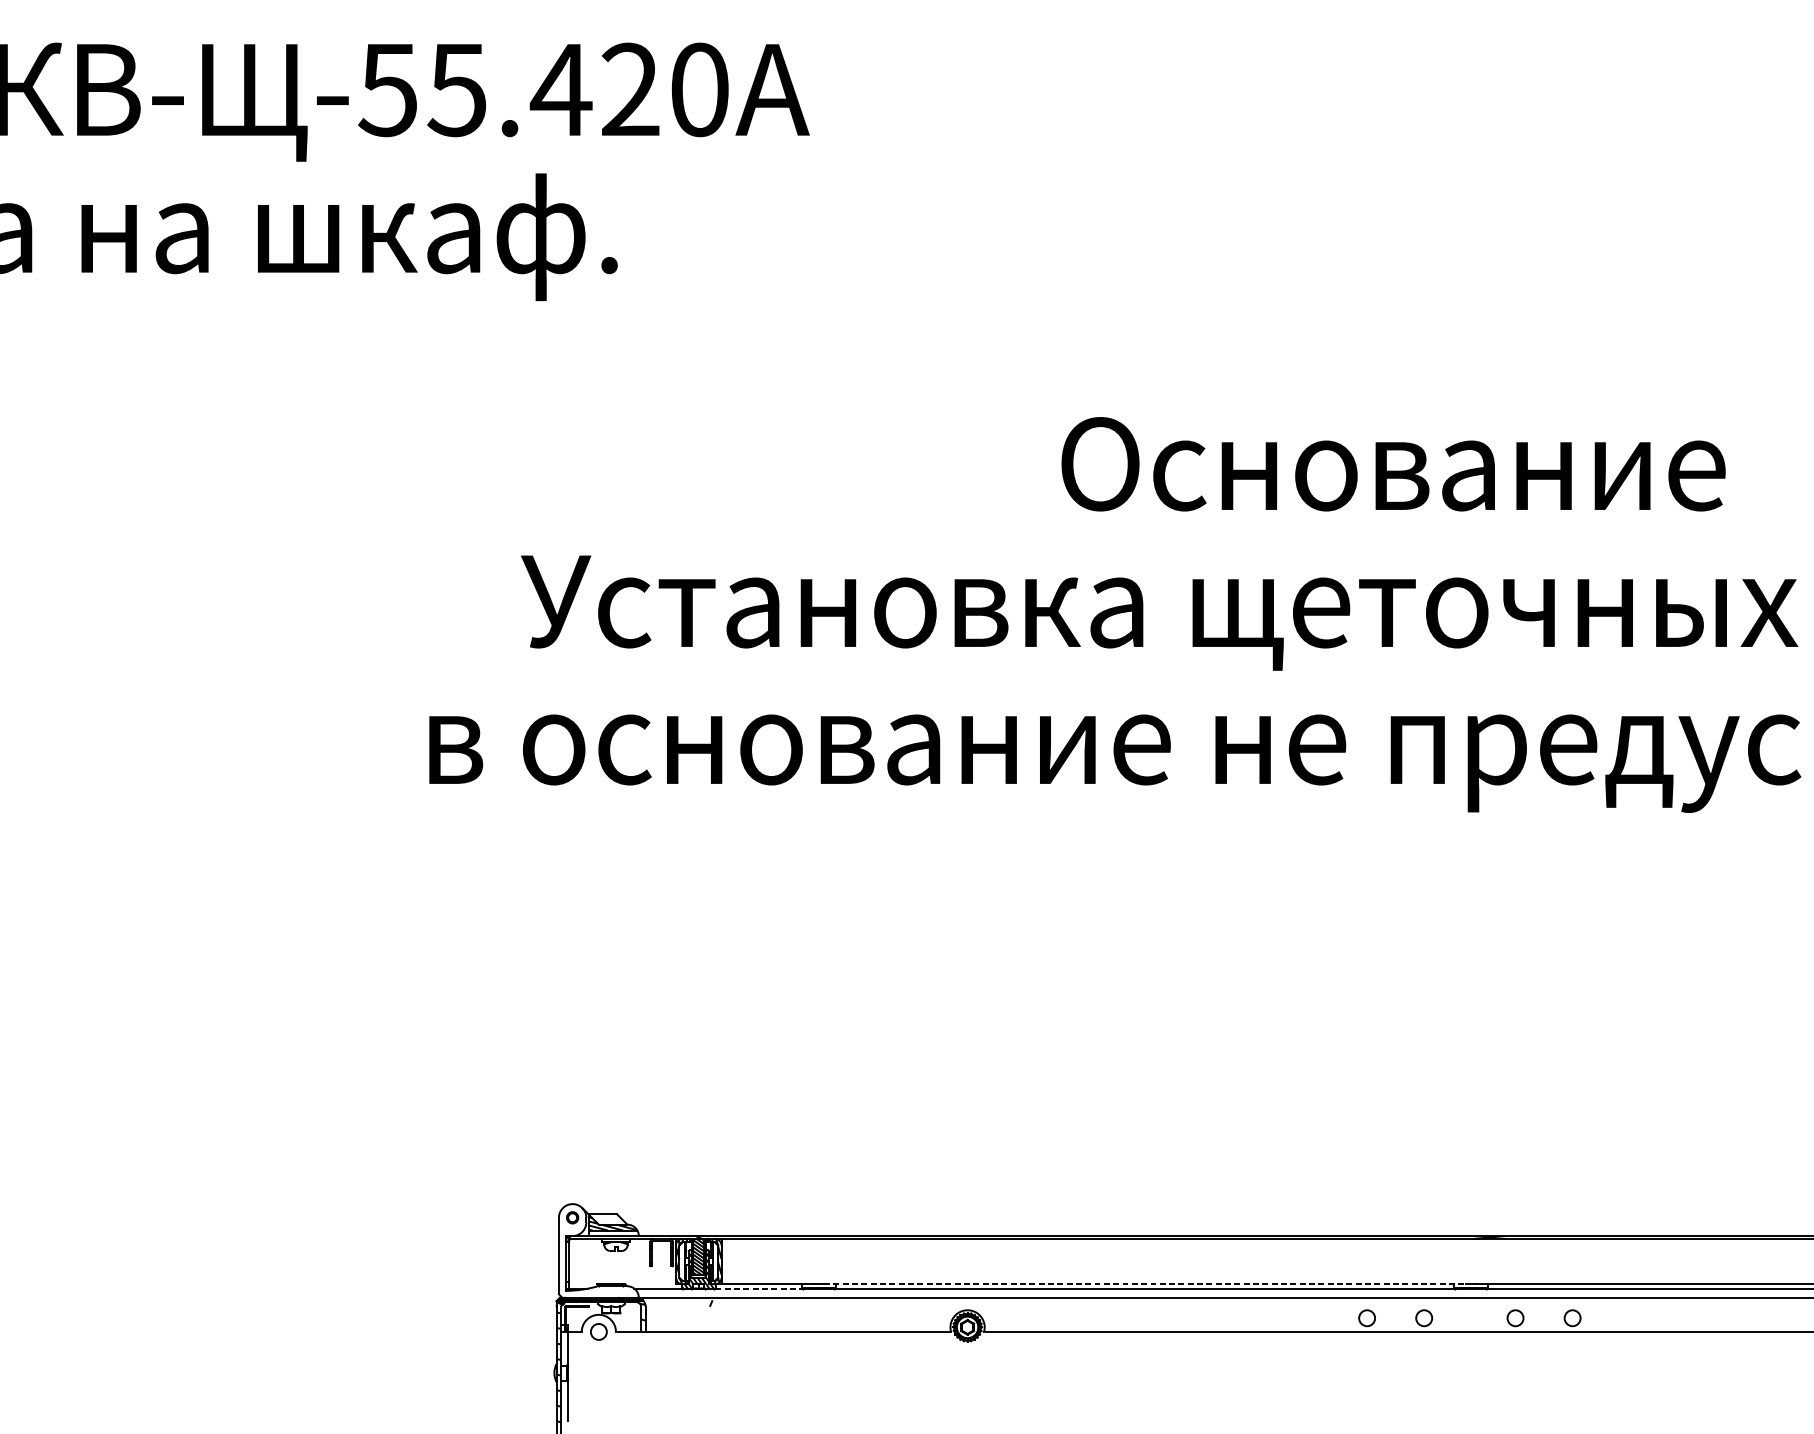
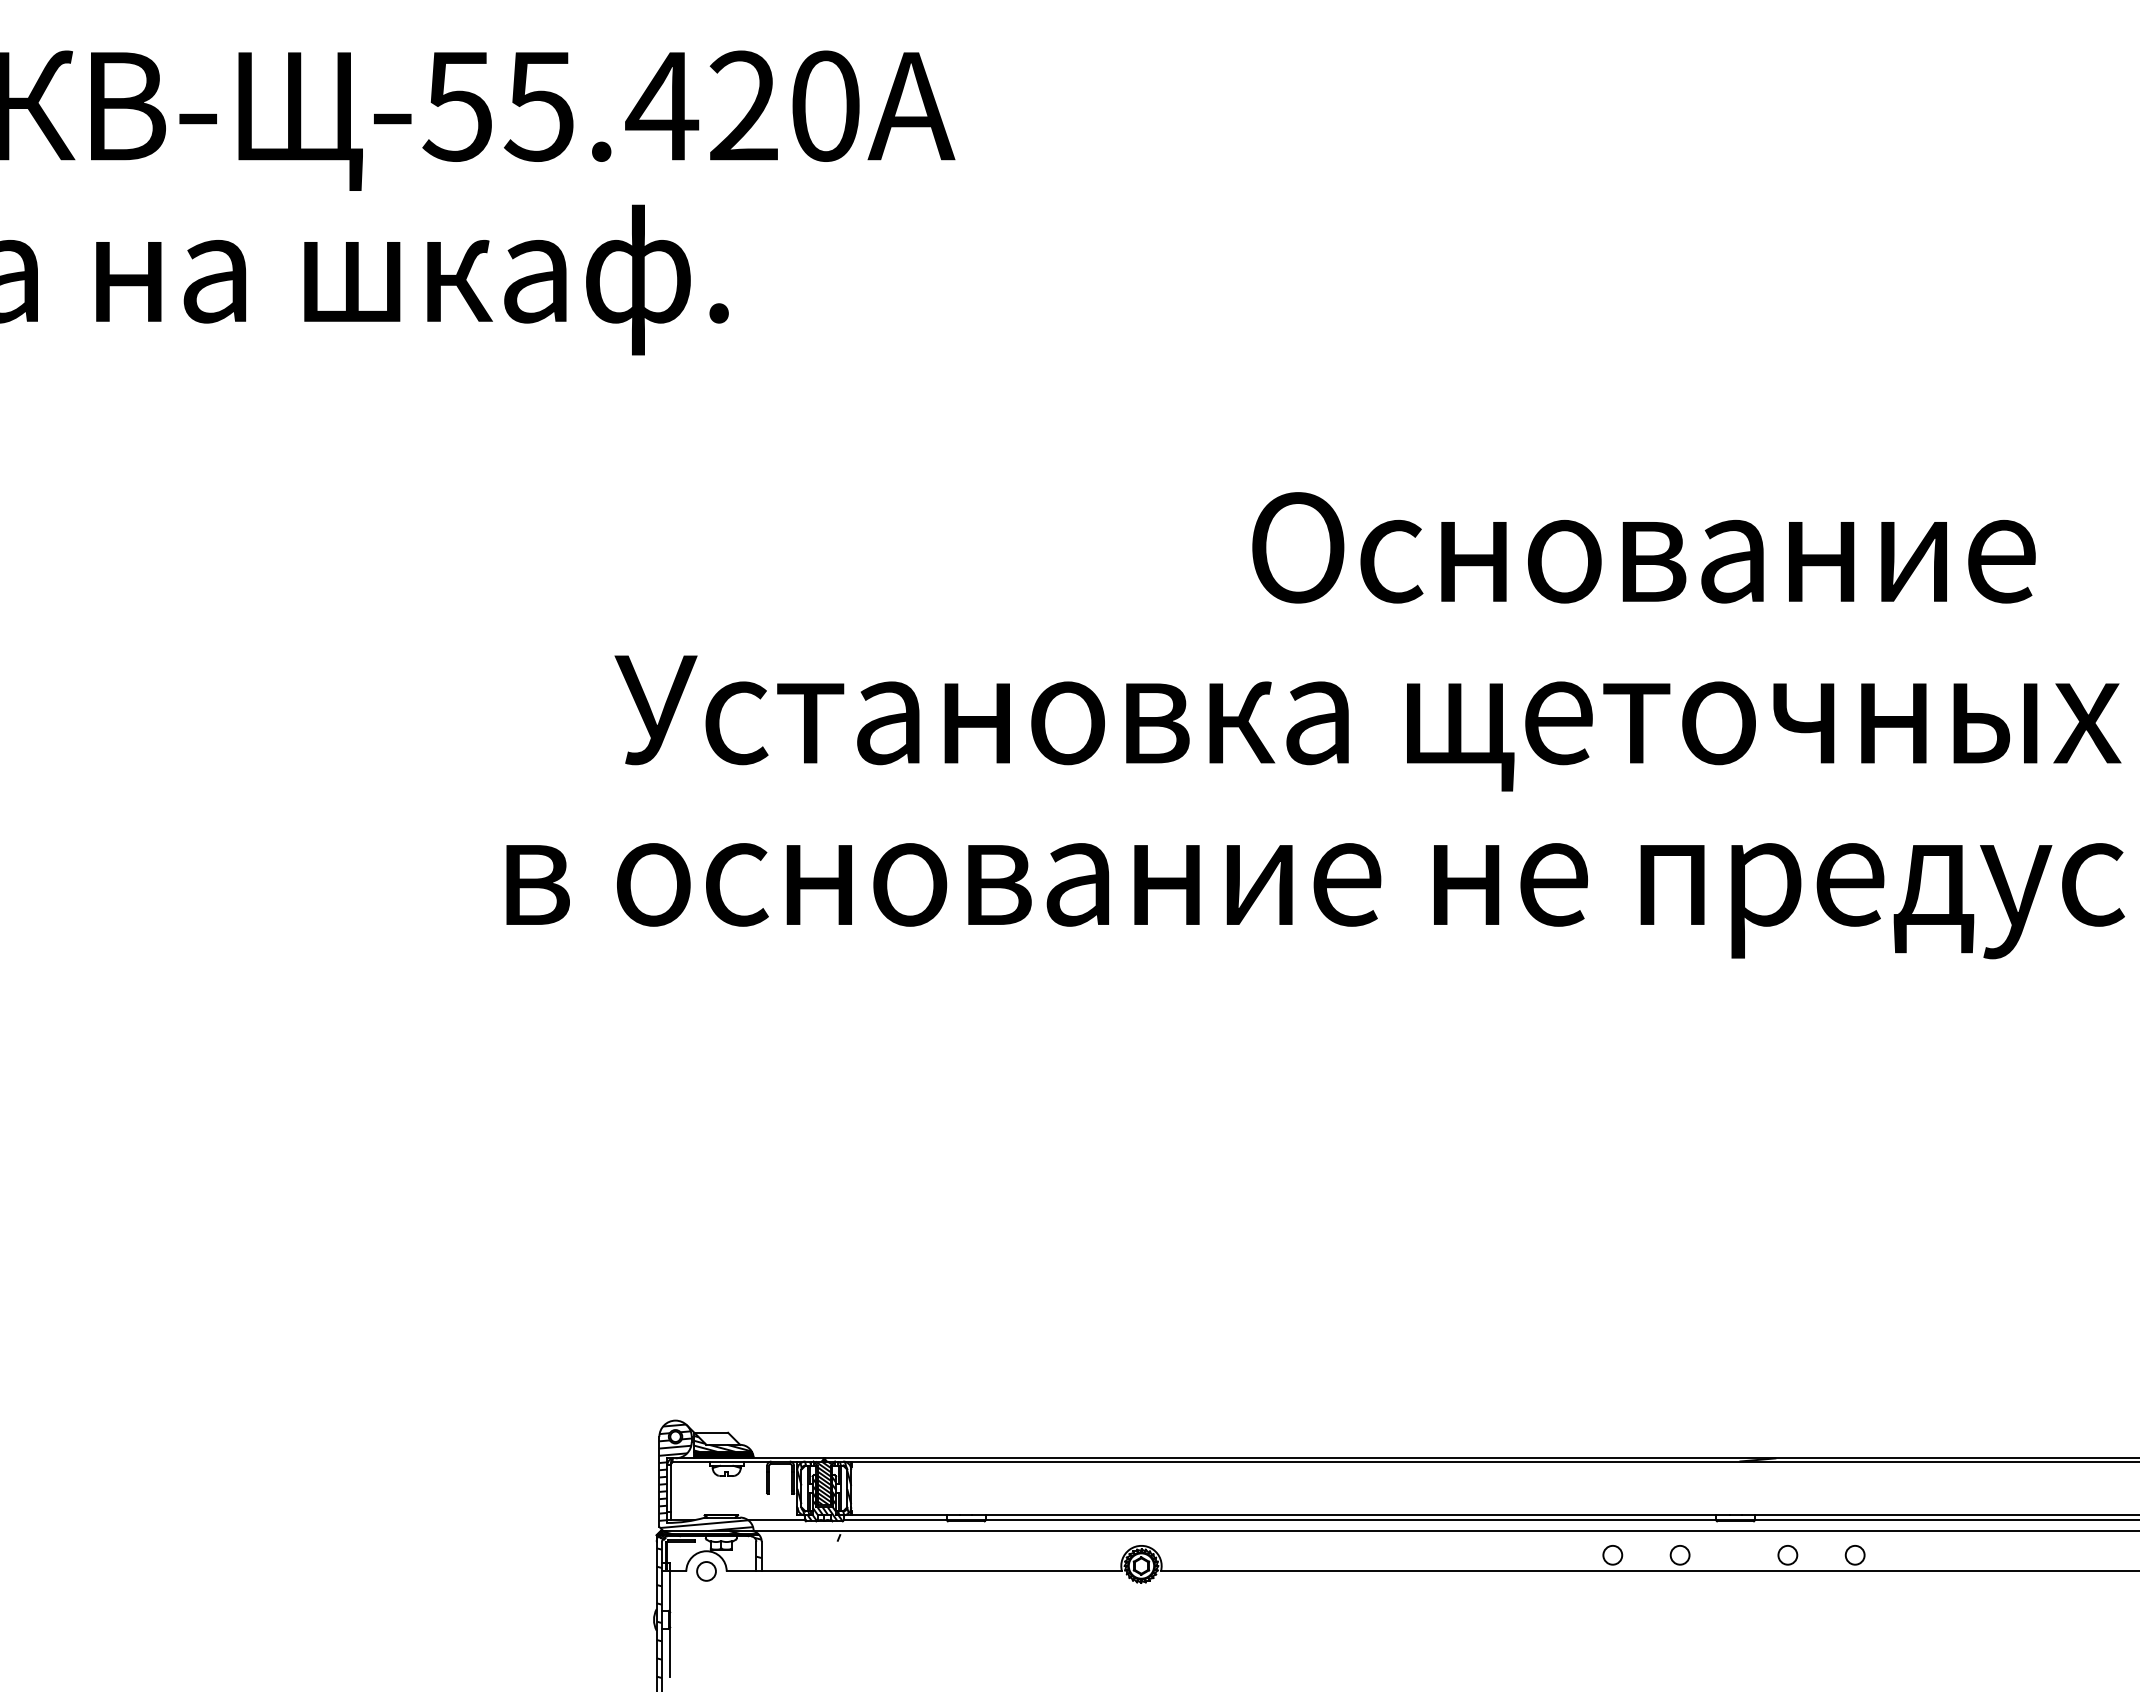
hatch: (613, 1232) -> (723, 1454), added
hatch: (598, 1252) -> (706, 1477), added
line: (1144, 1284) -> (1350, 1515), dashed -> solid
line: (759, 1288) -> (895, 1520), dashed -> solid

